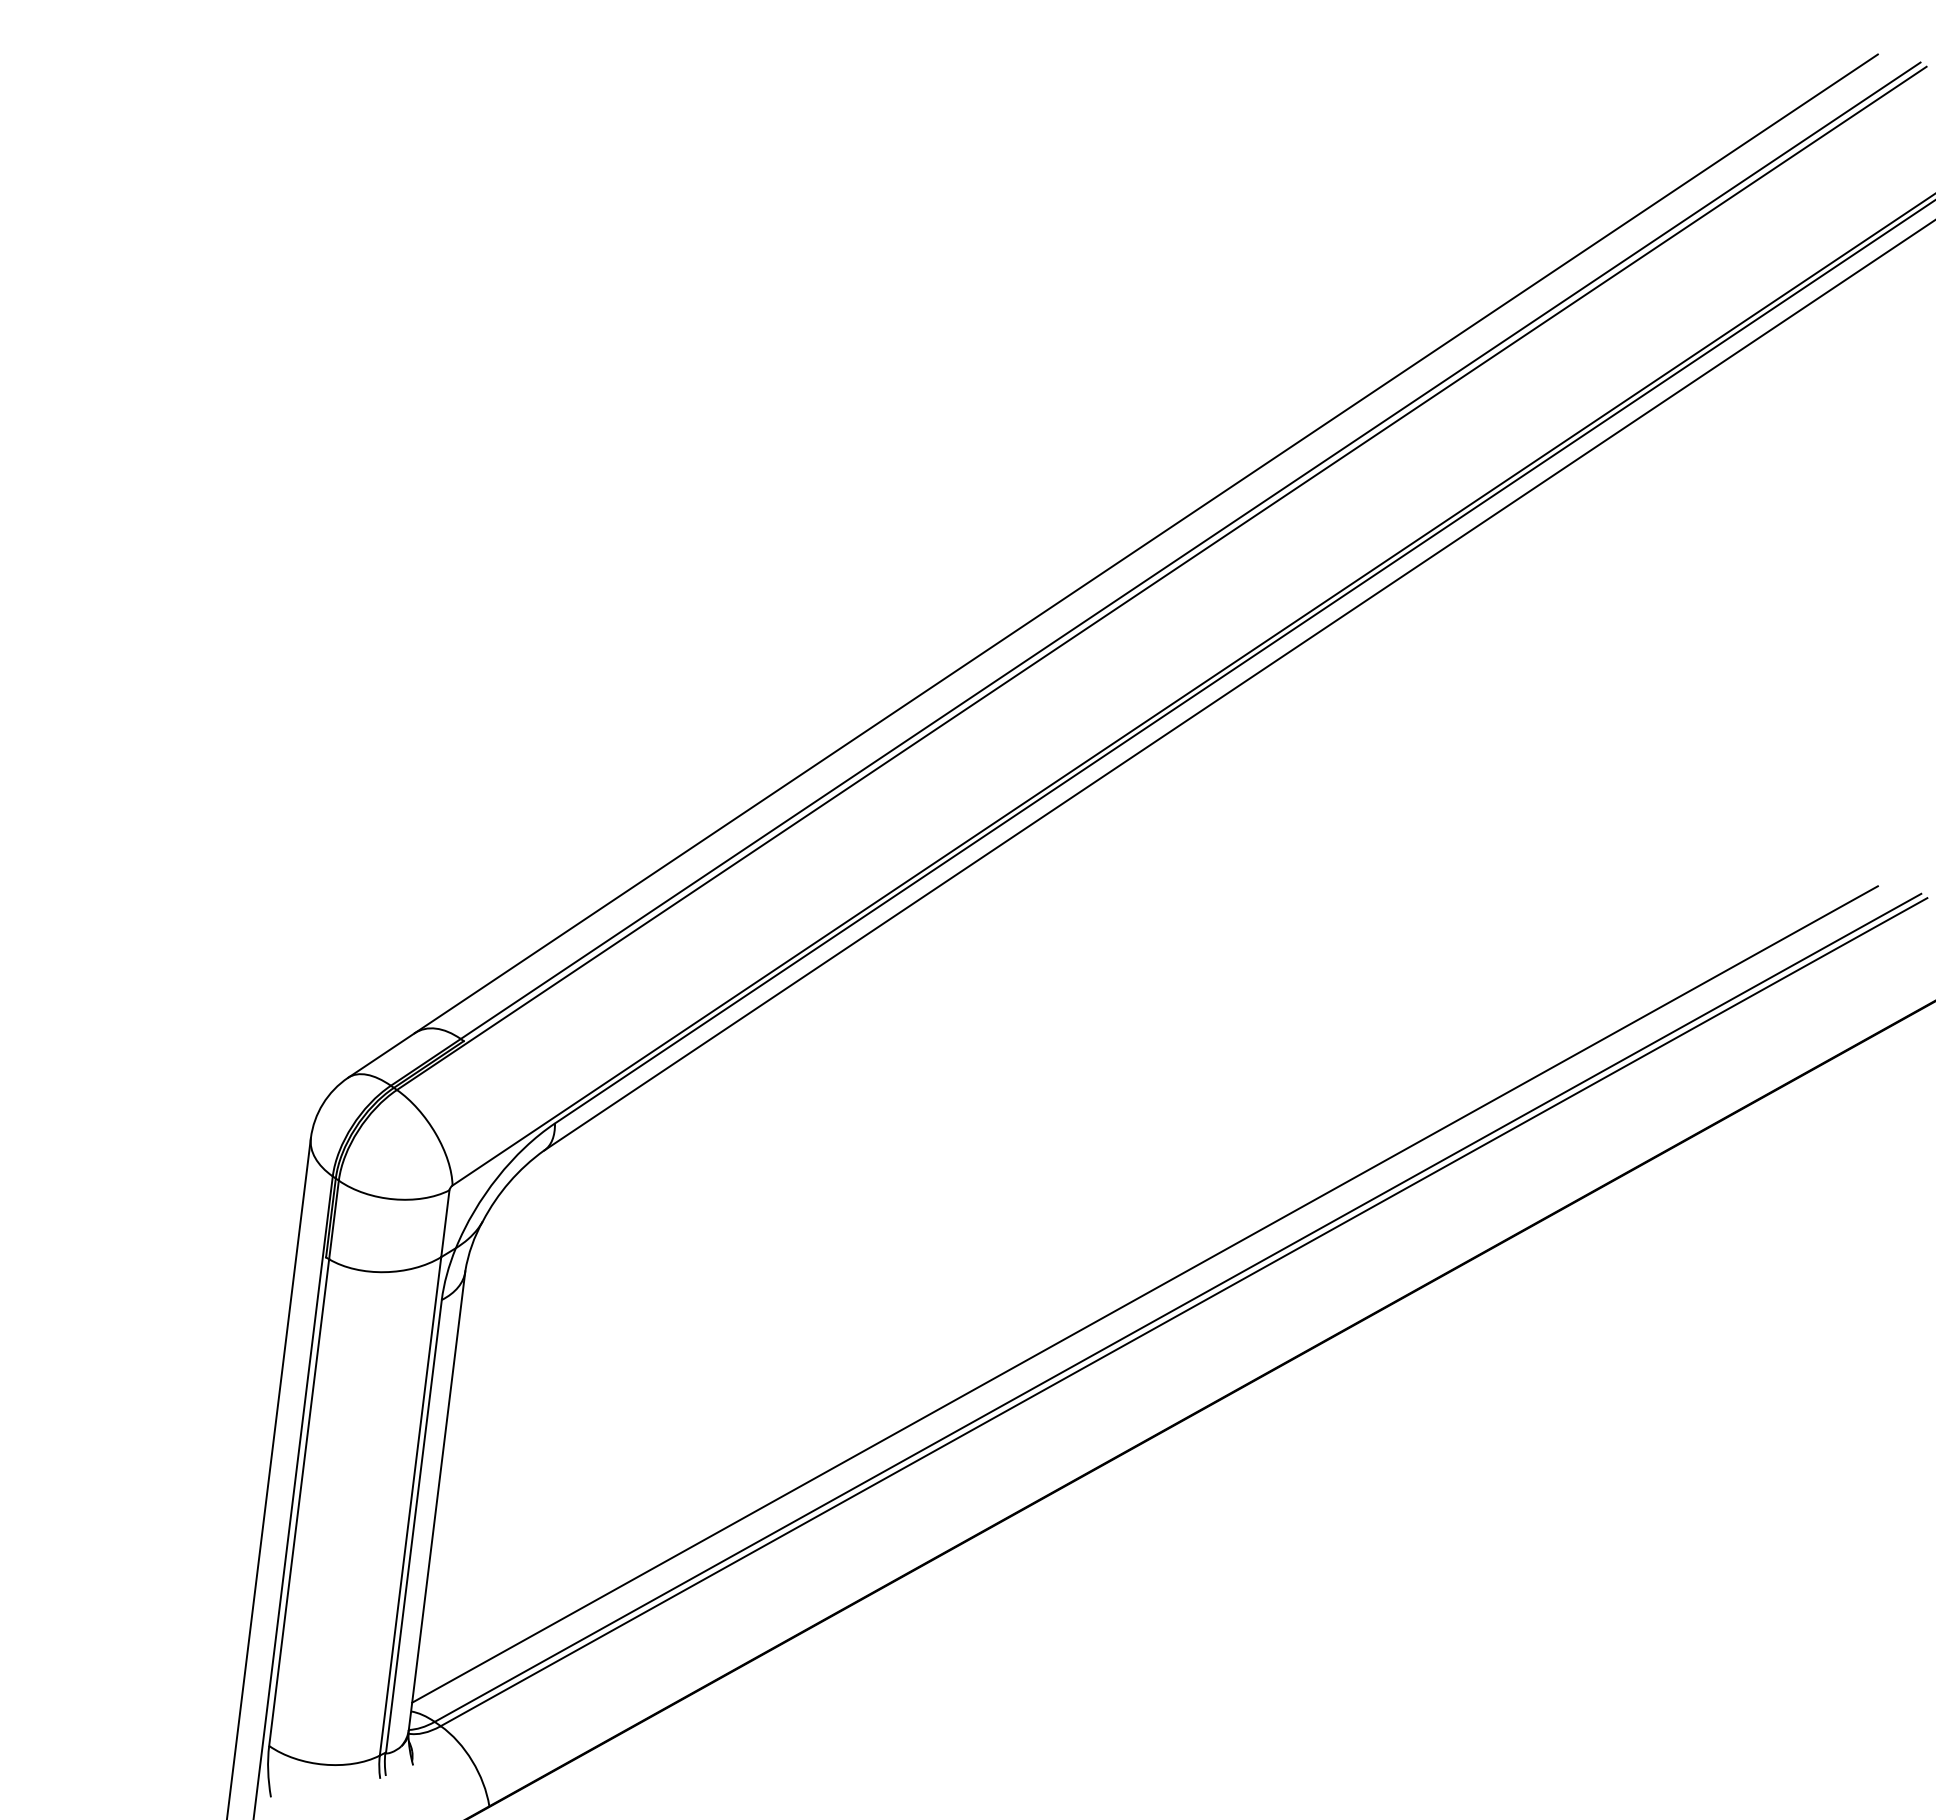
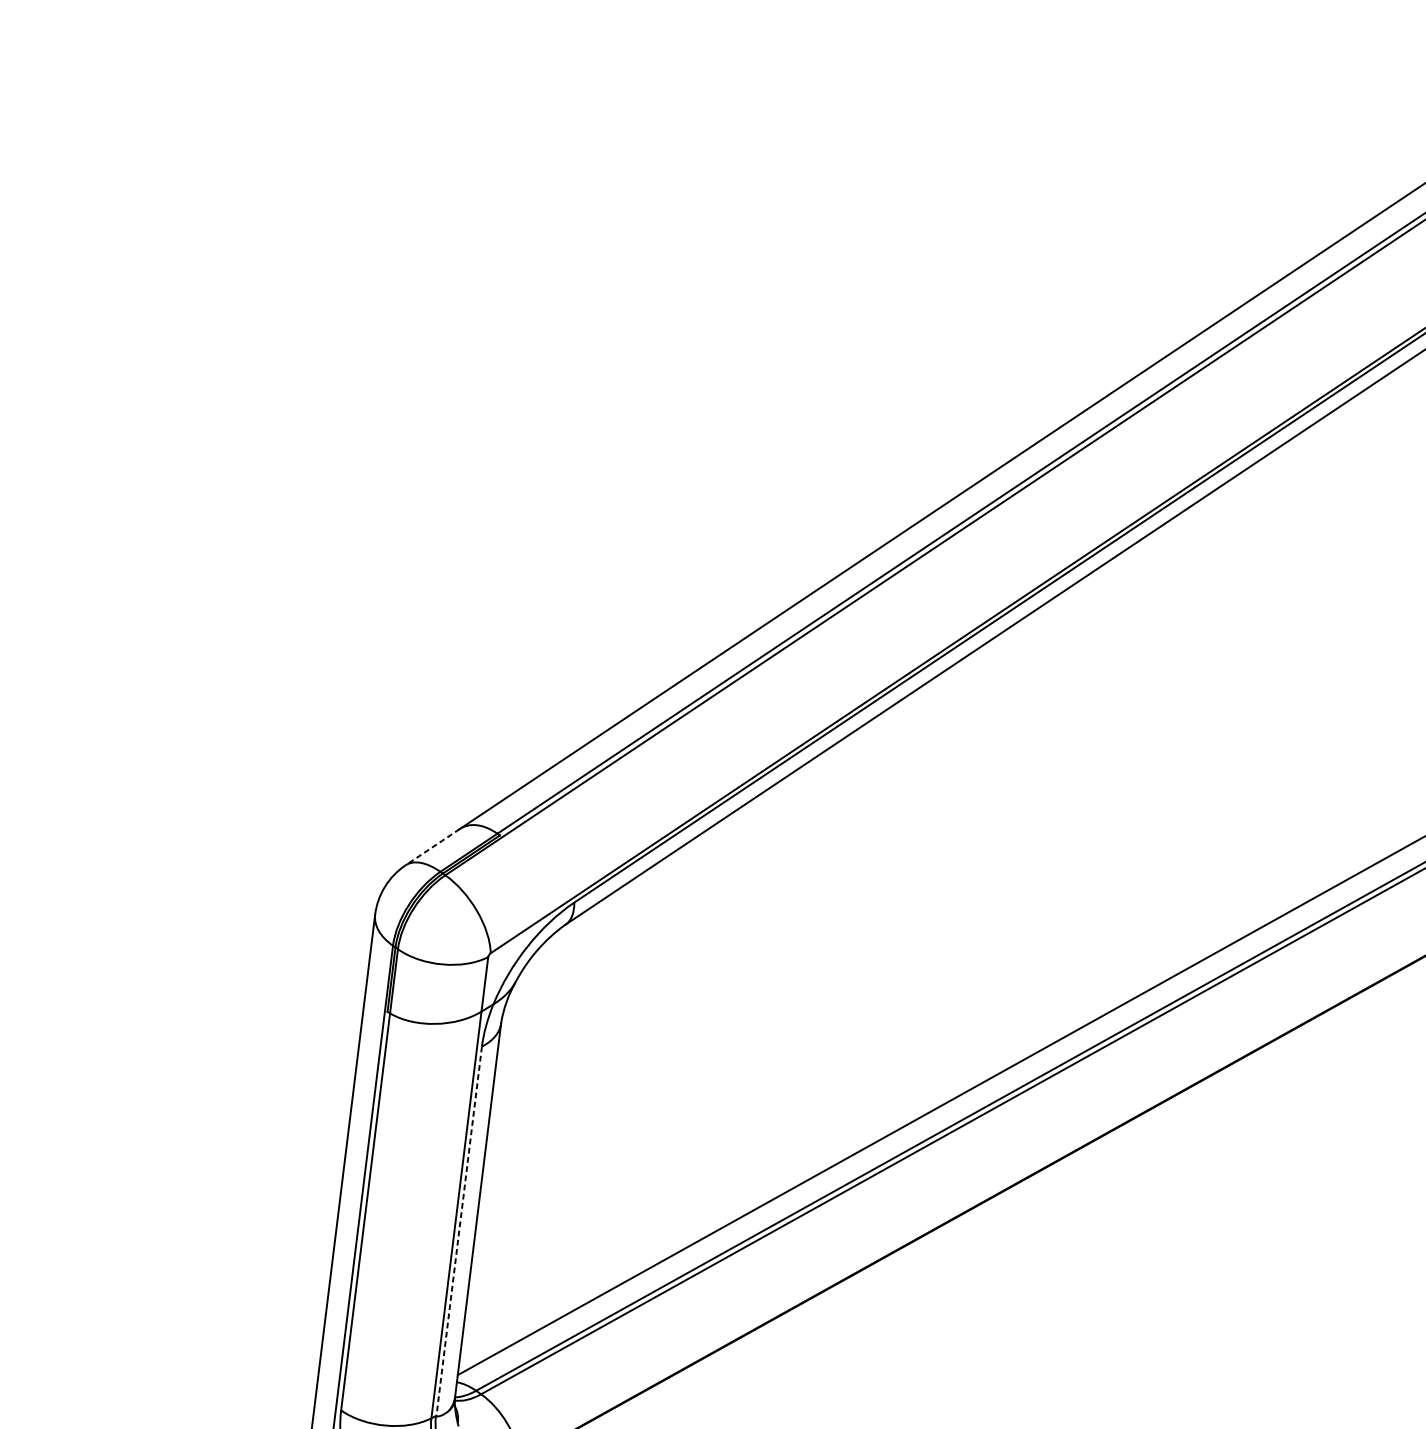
line: (381, 1055) -> (432, 847), solid -> dashed
line: (413, 1527) -> (458, 1232), solid -> dashed

